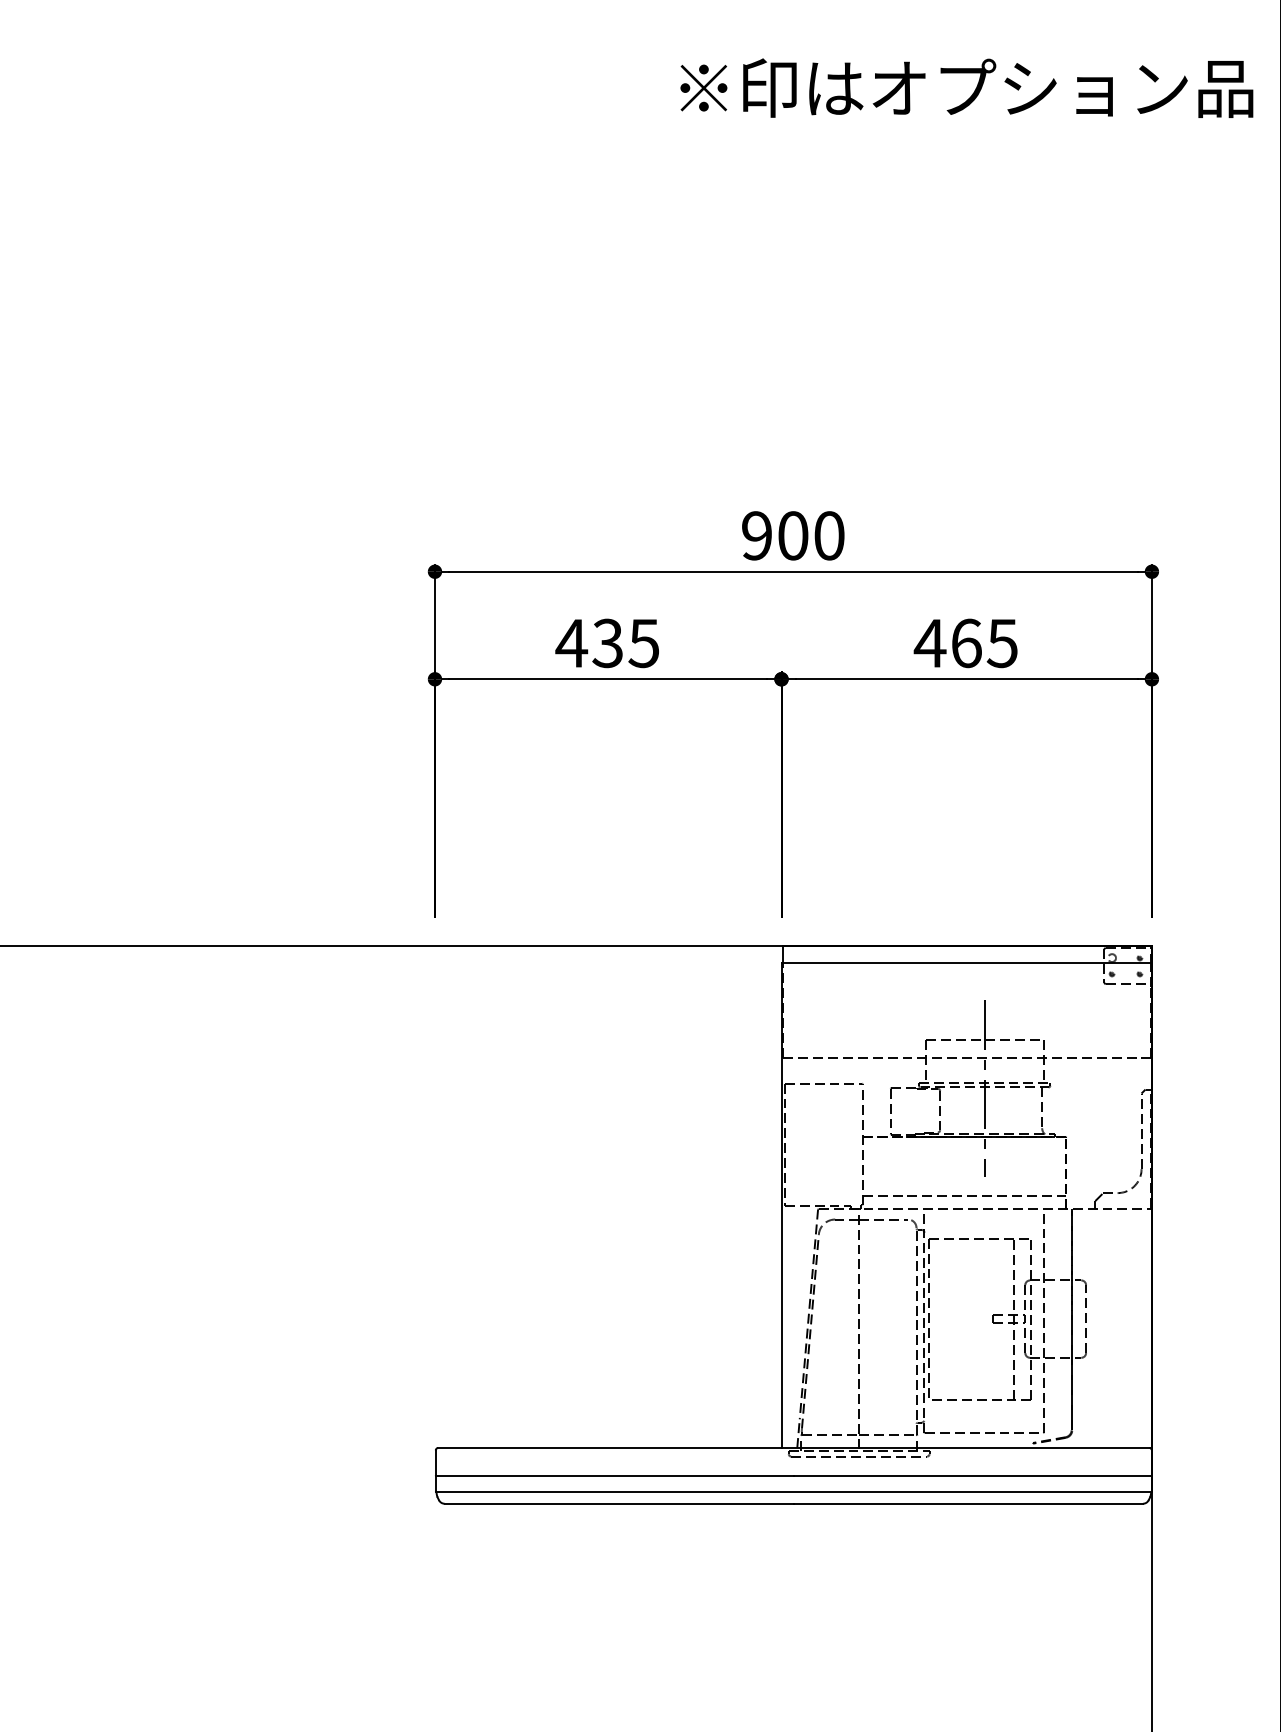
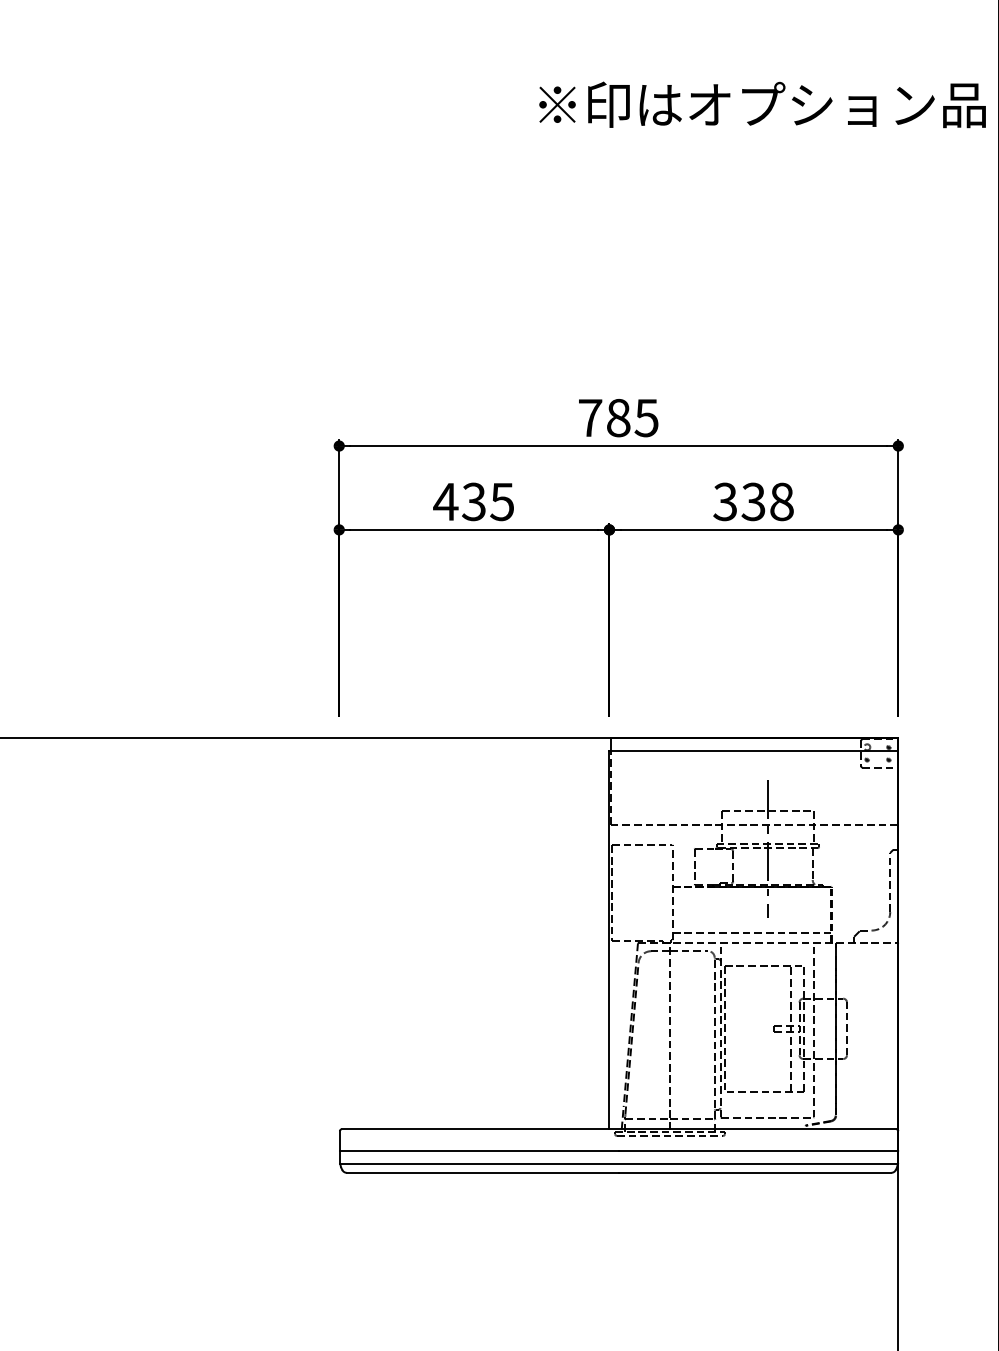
text: (966, 87) -> (762, 104), moved
text: (793, 535) -> (618, 417), 900 -> 785
text: (965, 643) -> (752, 501), 465 -> 338

